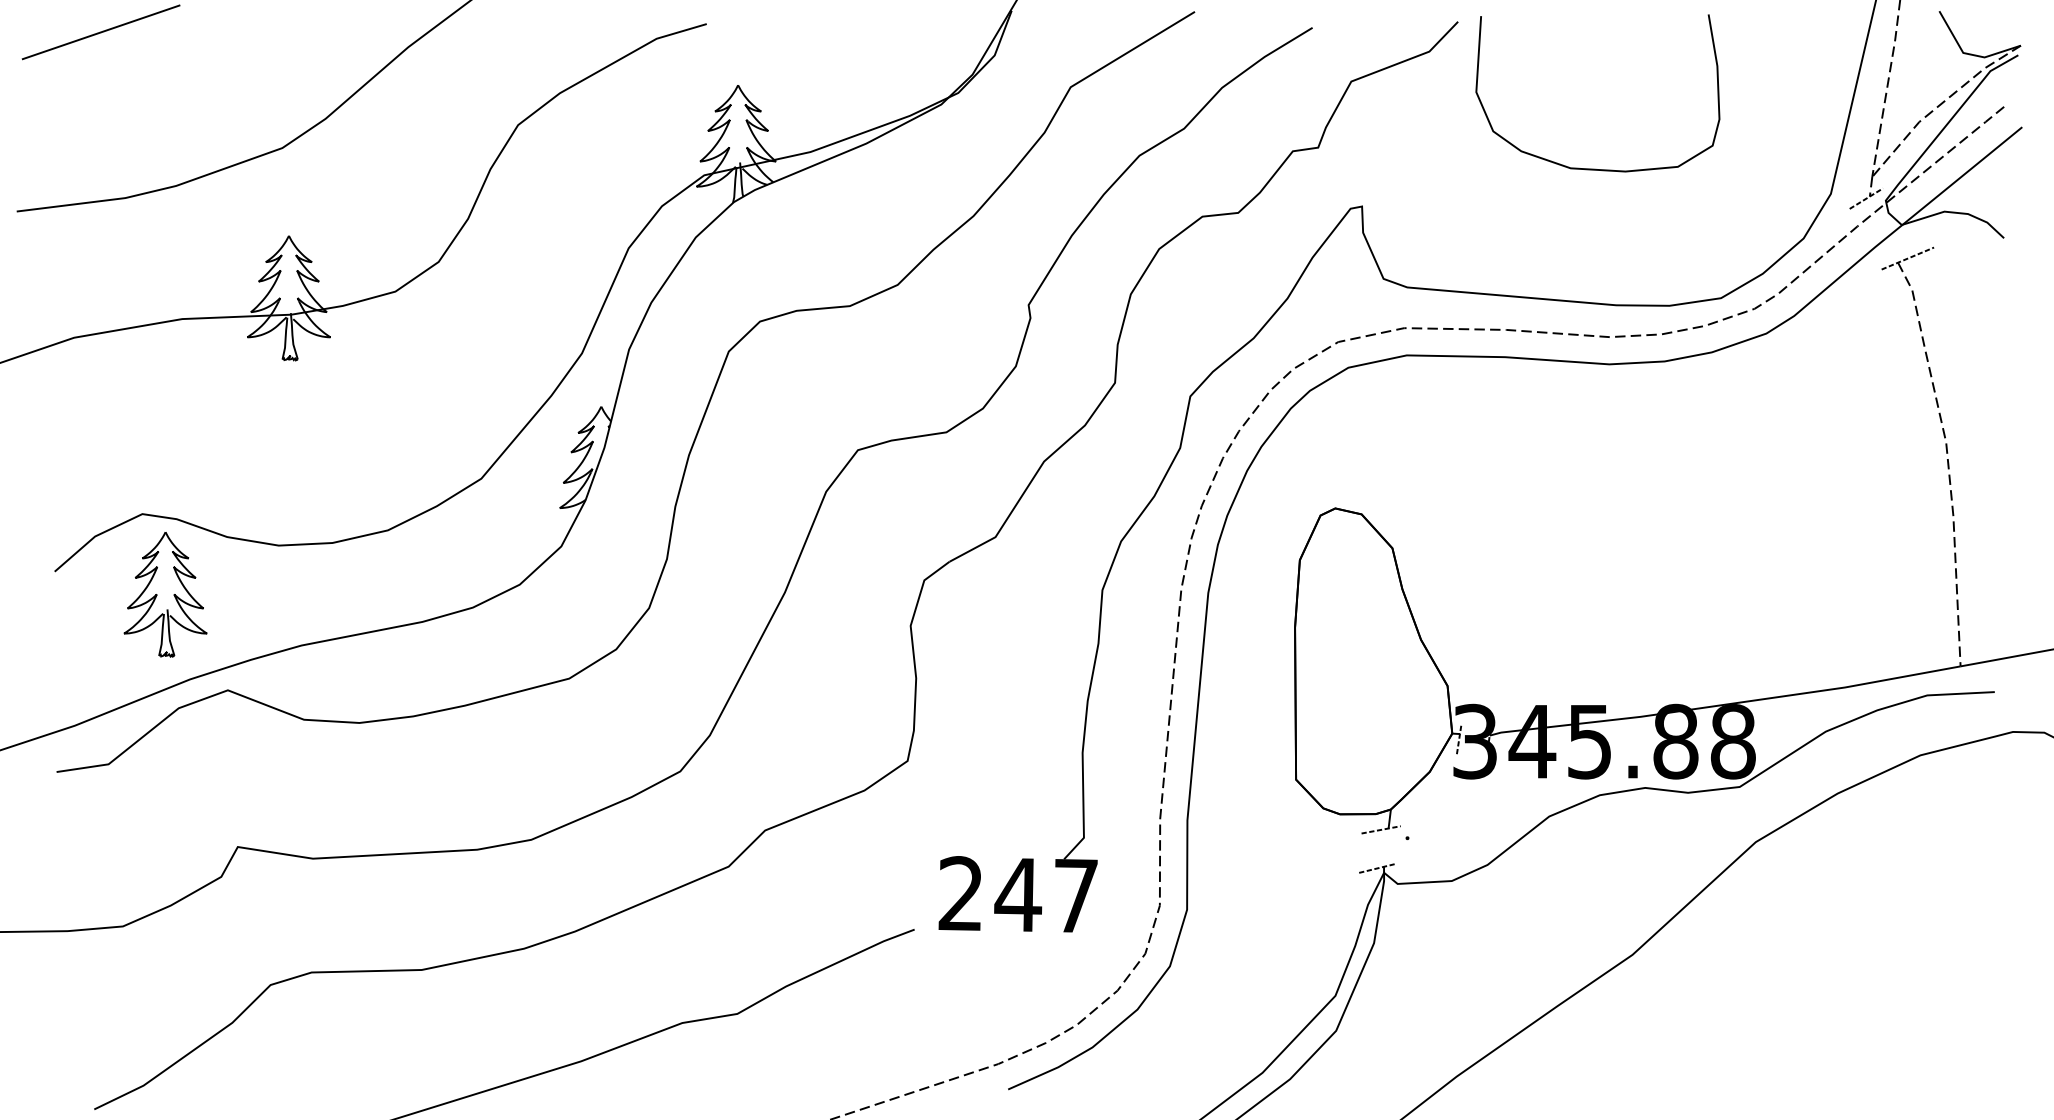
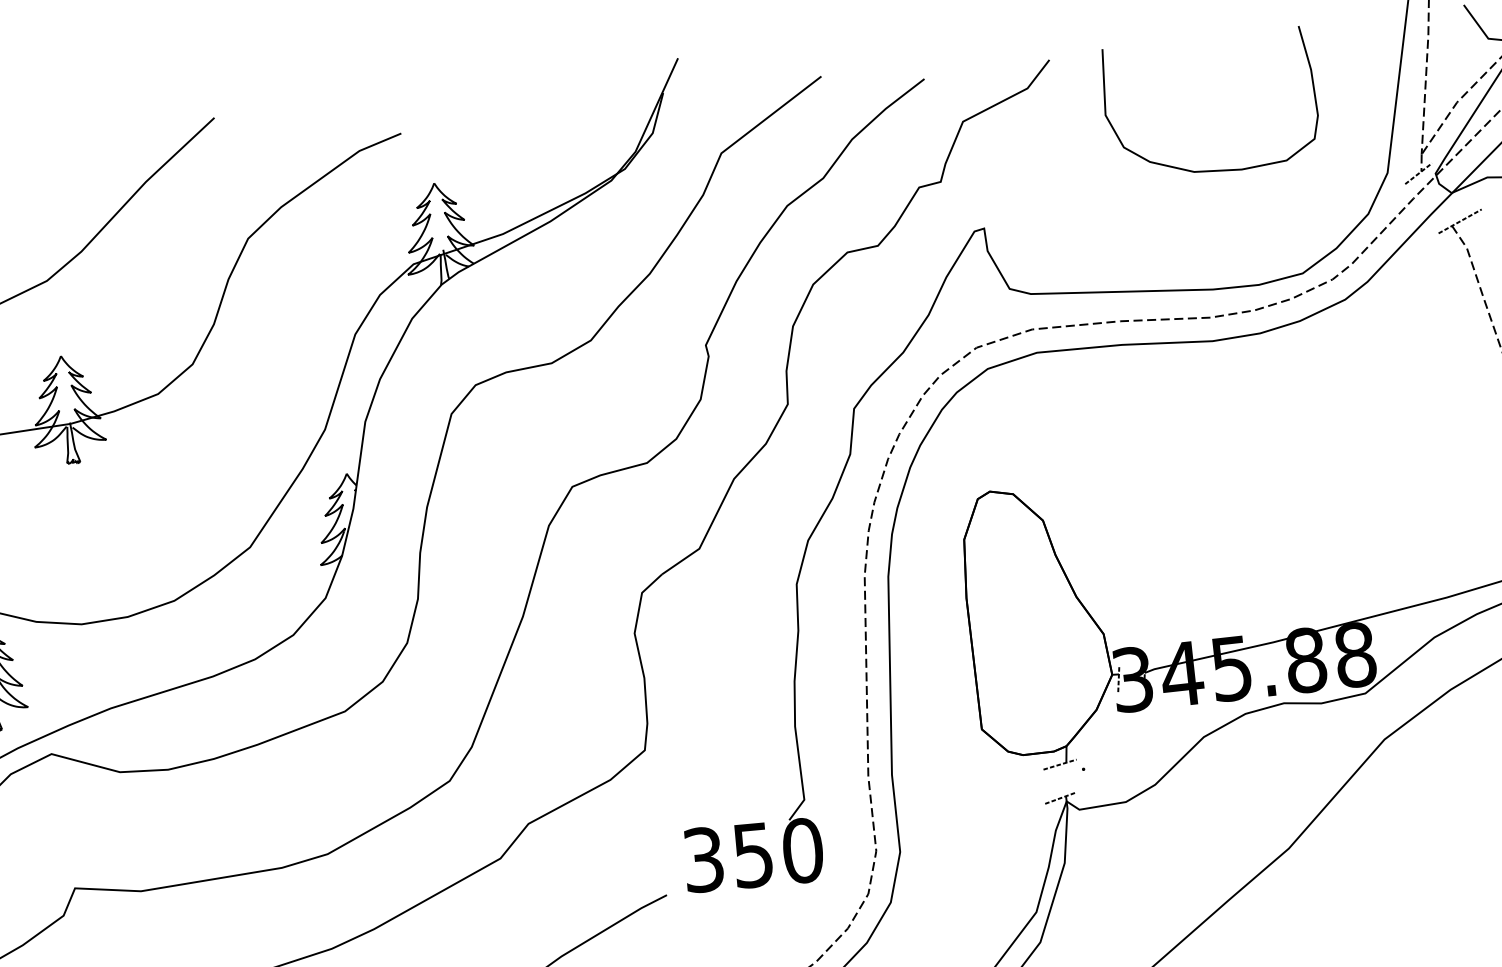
curve: (1595, 168) -> (1215, 169), moved
text: (1018, 894) -> (753, 854), 247 -> 350

